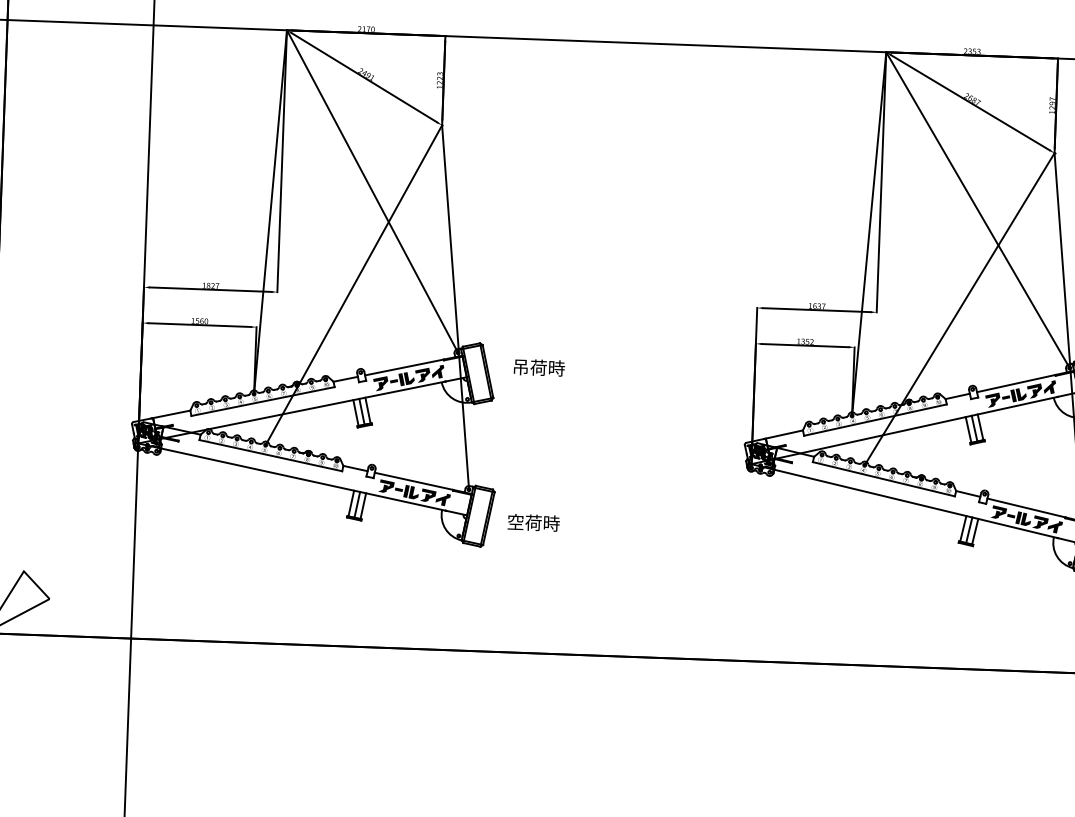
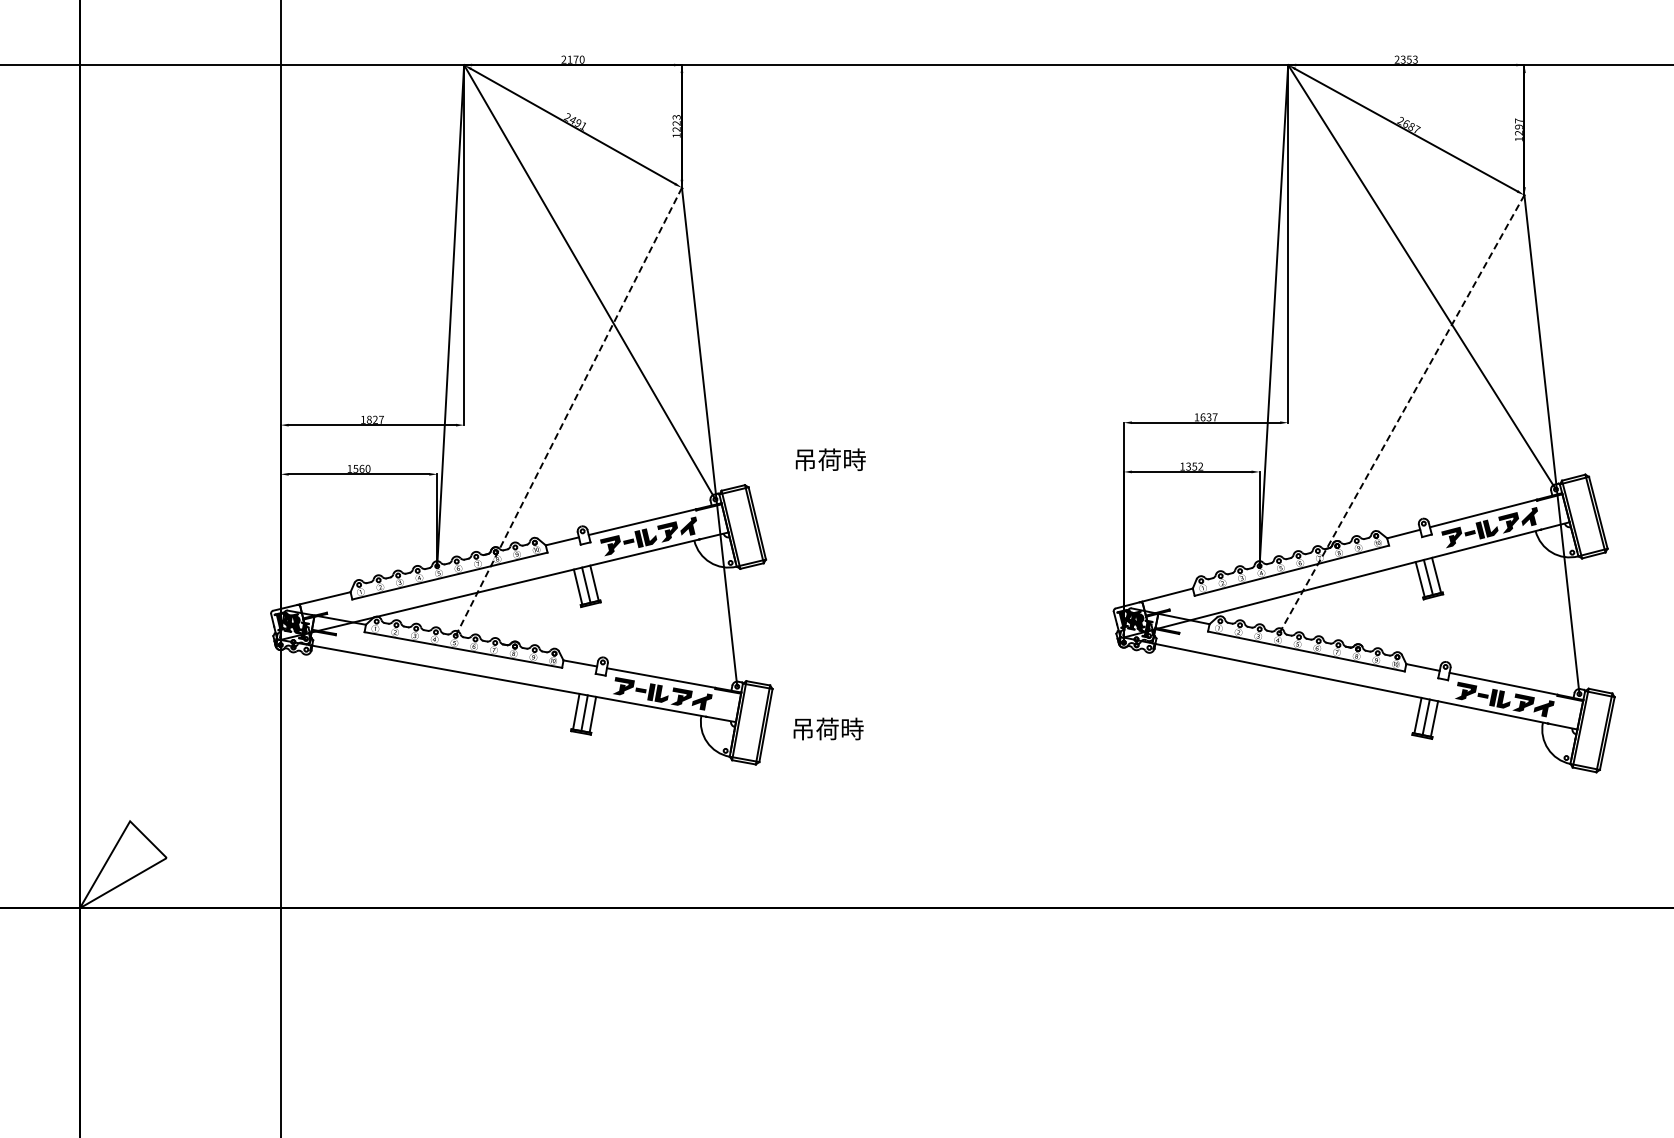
line: (353, 285) -> (568, 411), solid -> dashed
line: (959, 309) -> (1401, 414), solid -> dashed
text: (539, 367) -> (830, 459), moved
text: (515, 521) -> (802, 728), 空荷時 -> 吊荷時

